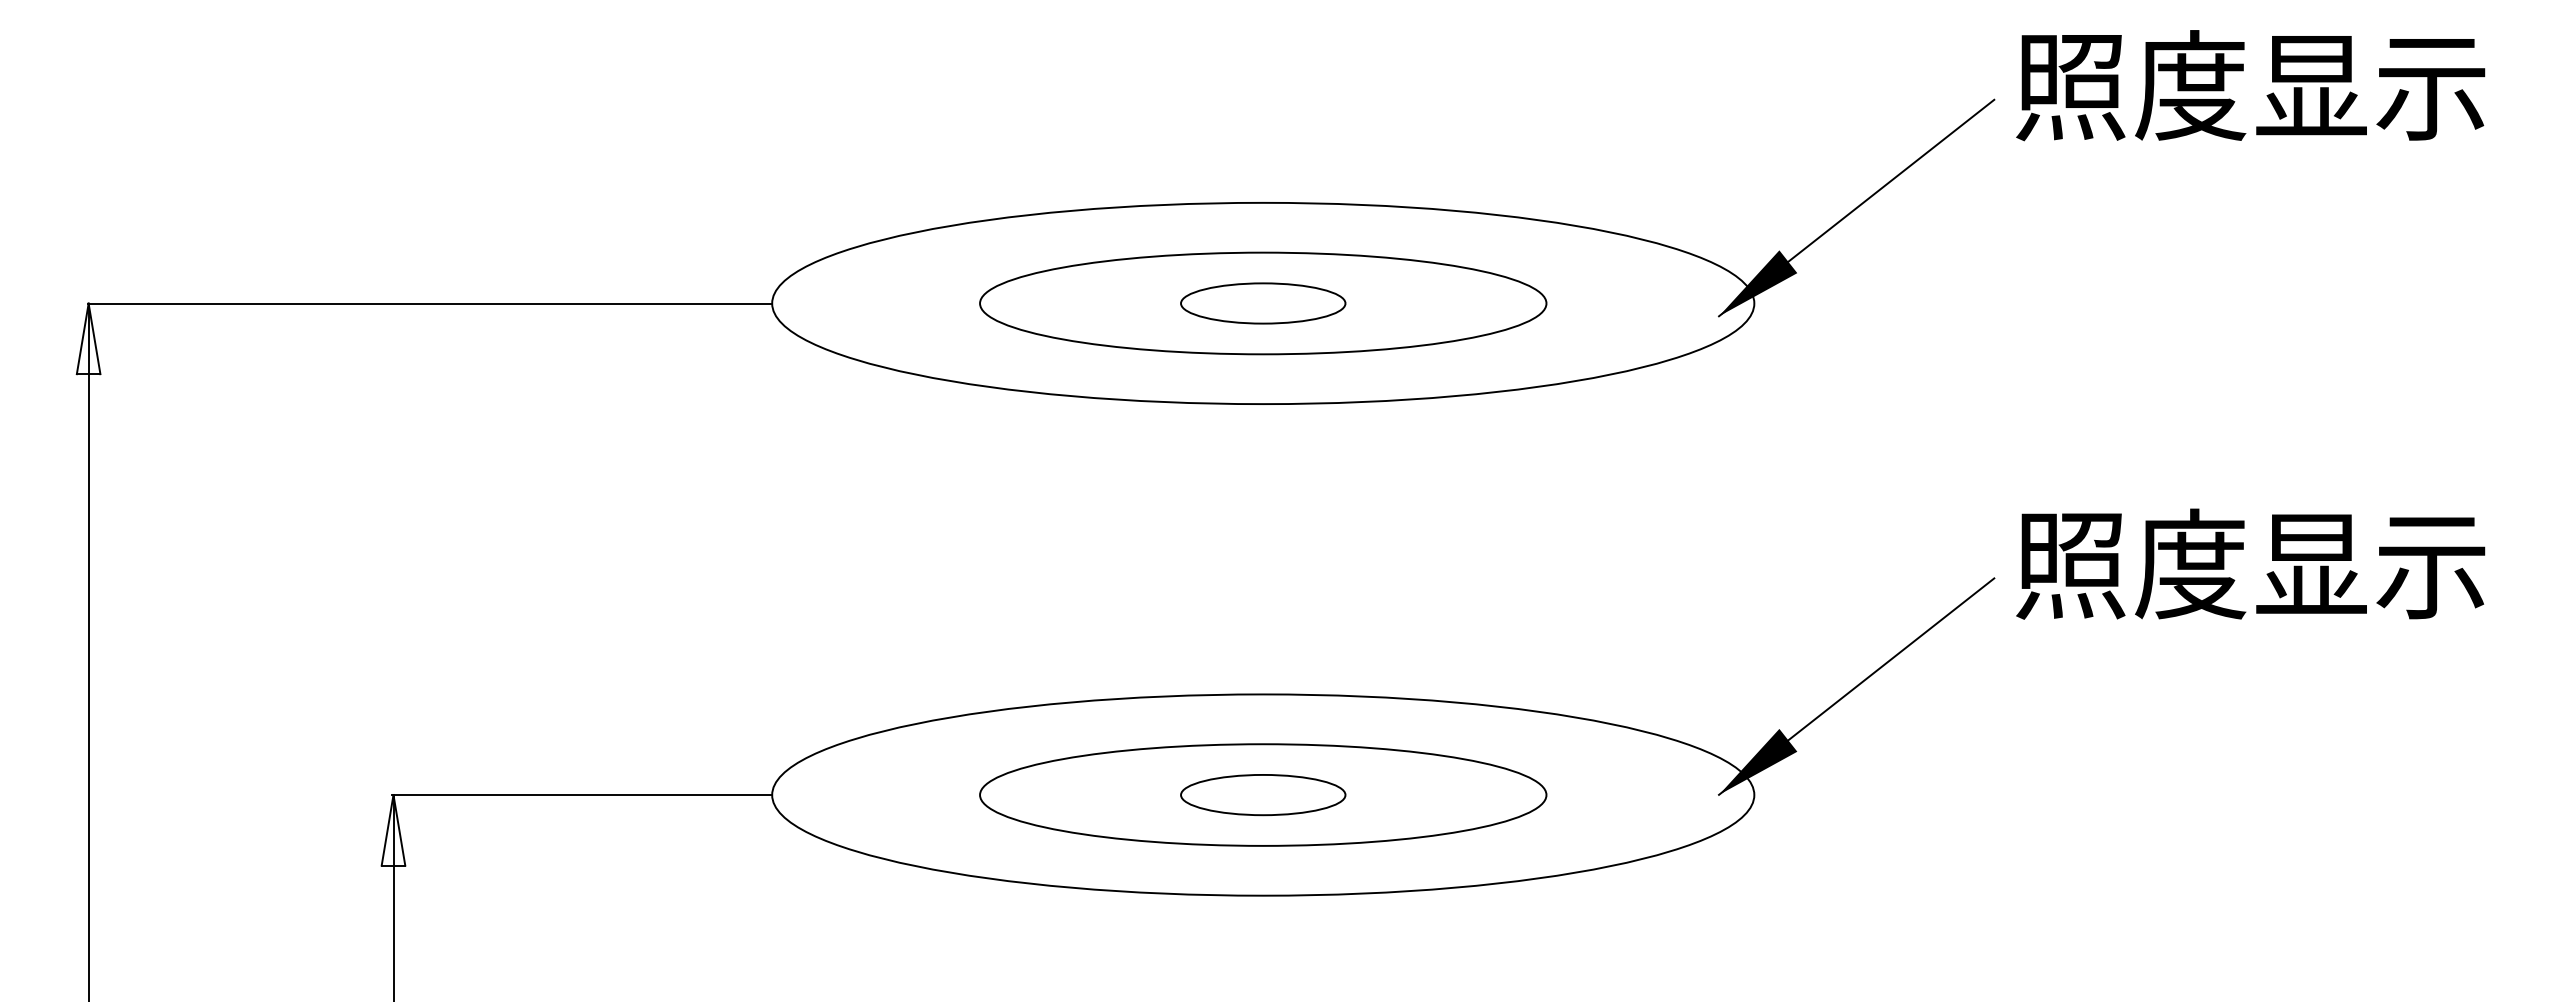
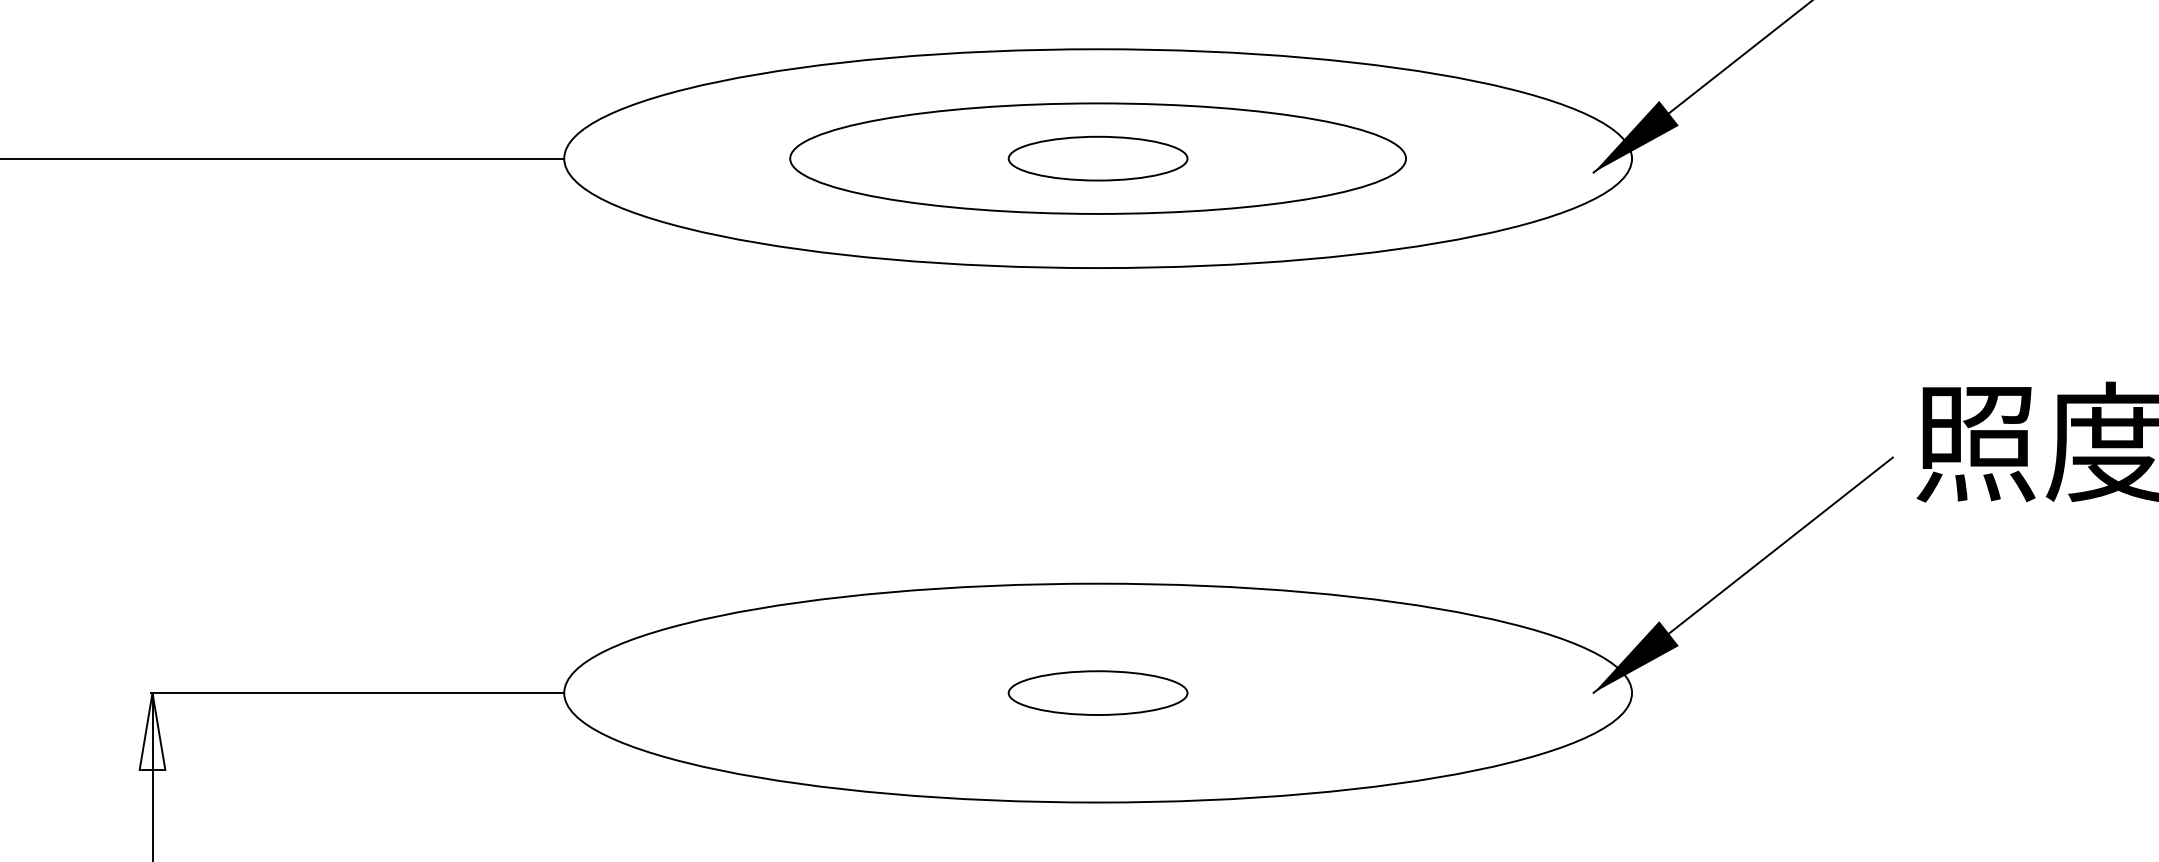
part: (1263, 794) -> (1098, 692), removed

